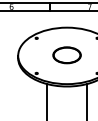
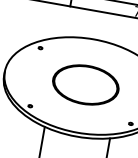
part: (66, 55) -> (84, 85), size x1.43

